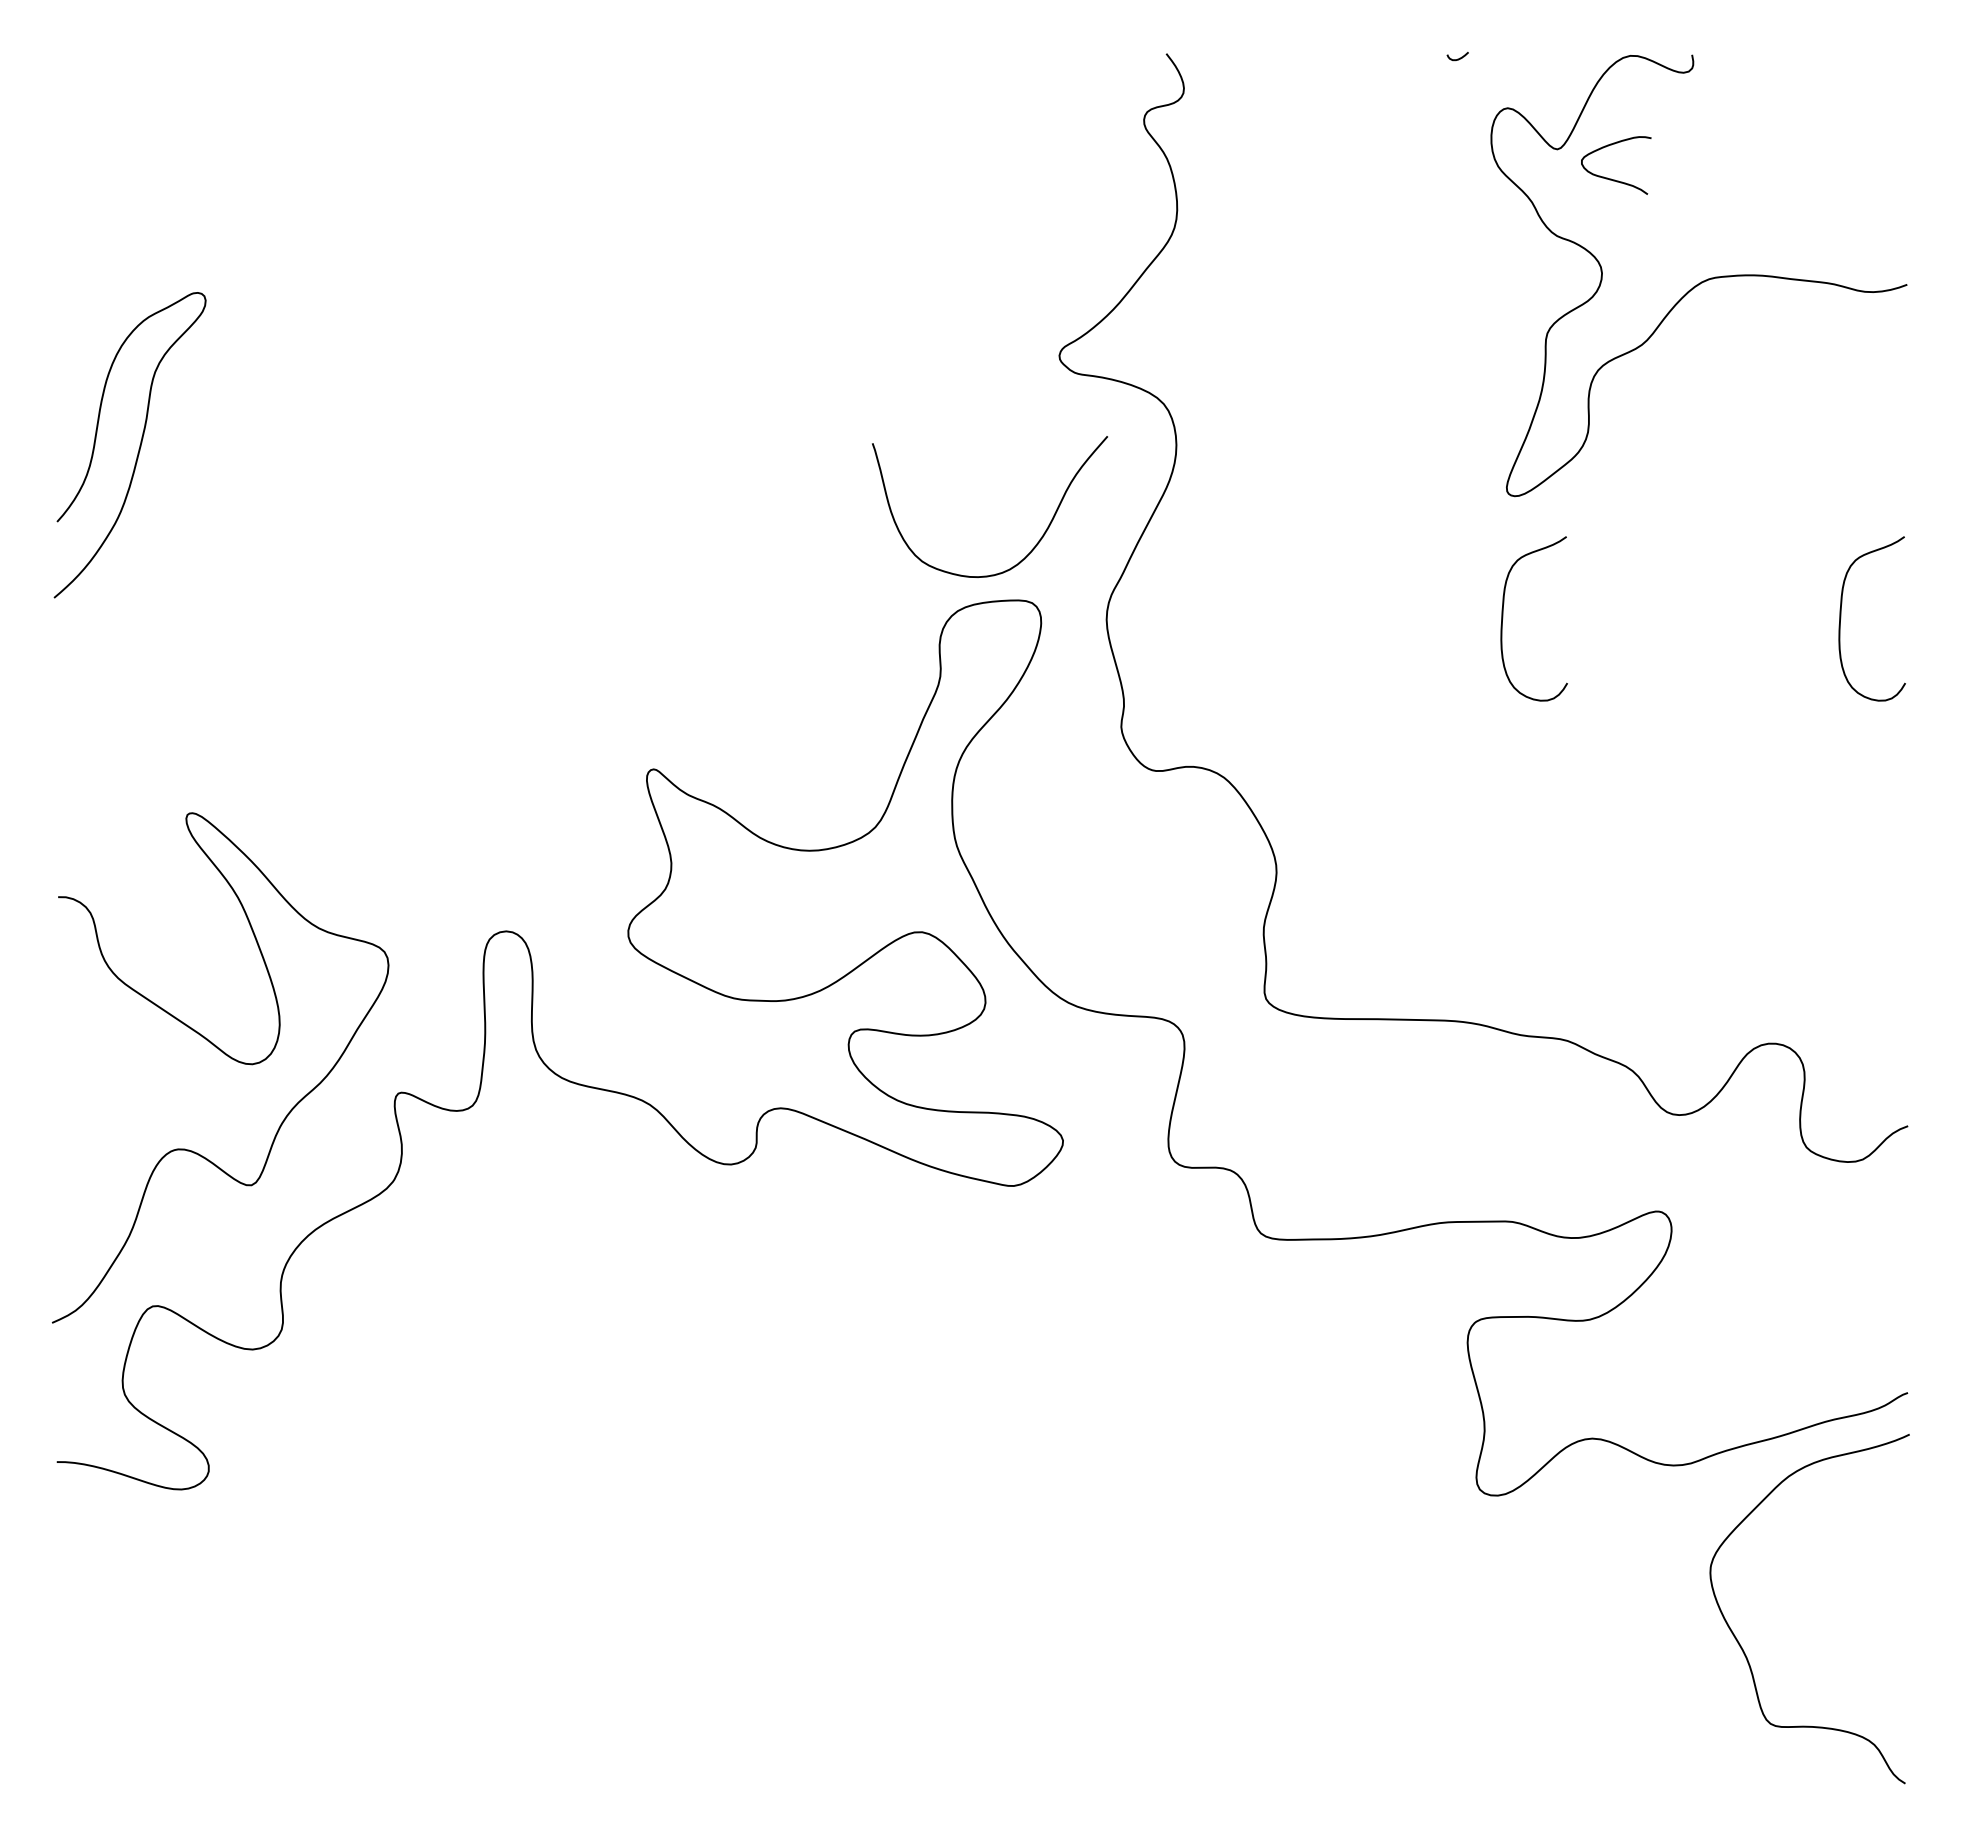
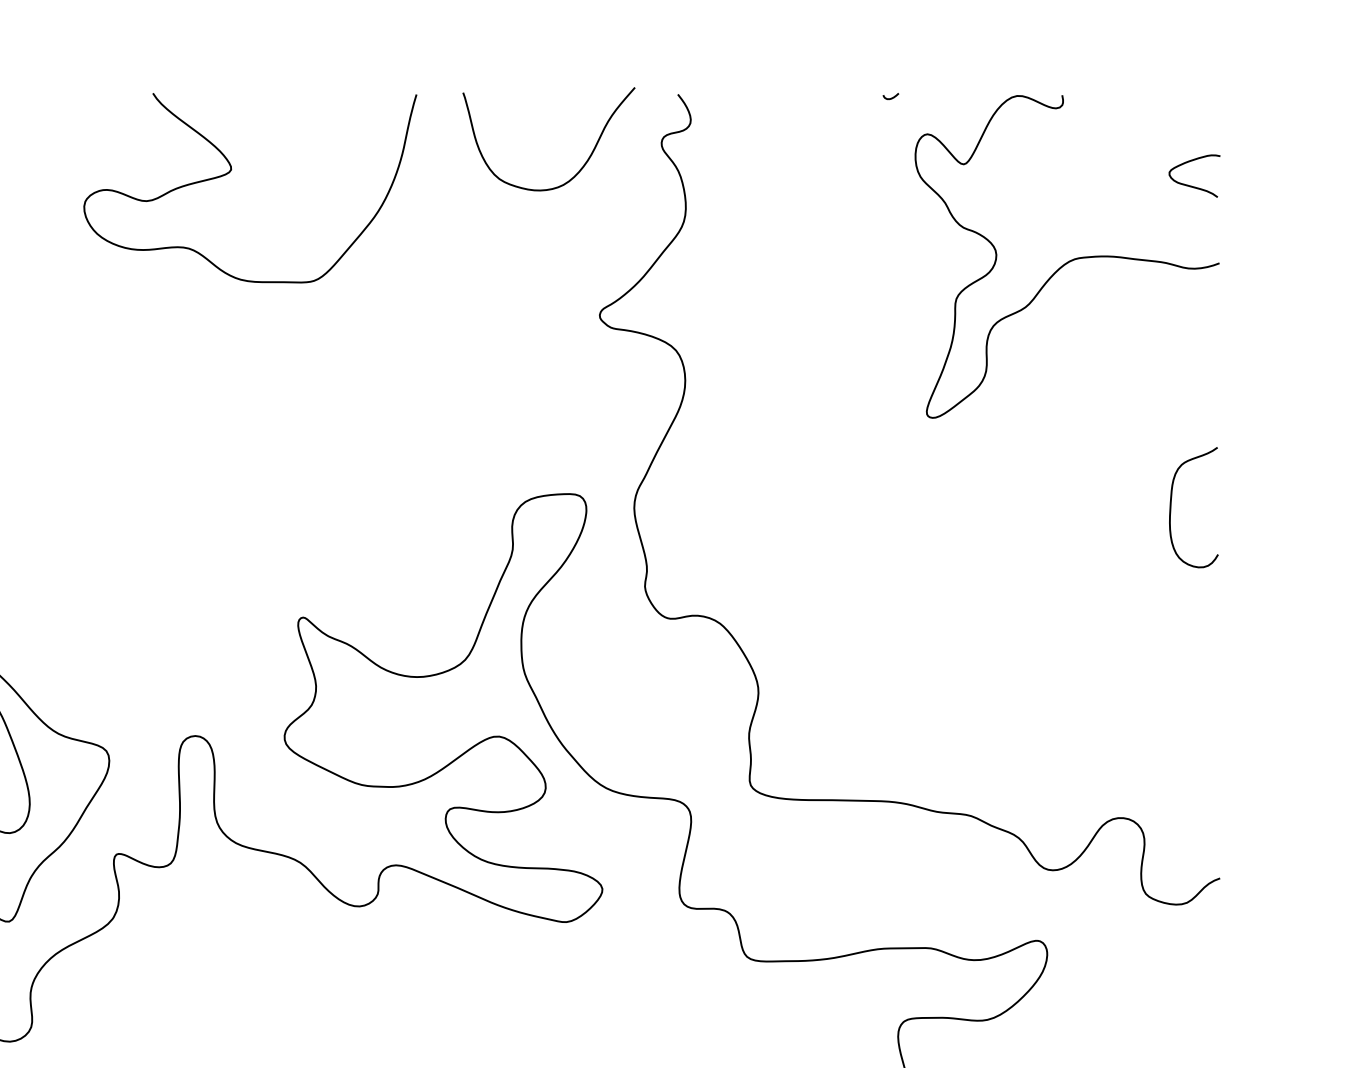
curve: (555, 158) -> (231, 171), added
curve: (1611, 178) -> (1191, 185), moved
curve: (1038, 540) -> (584, 163), moved
curve: (1503, 618) -> (924, 507), removed

